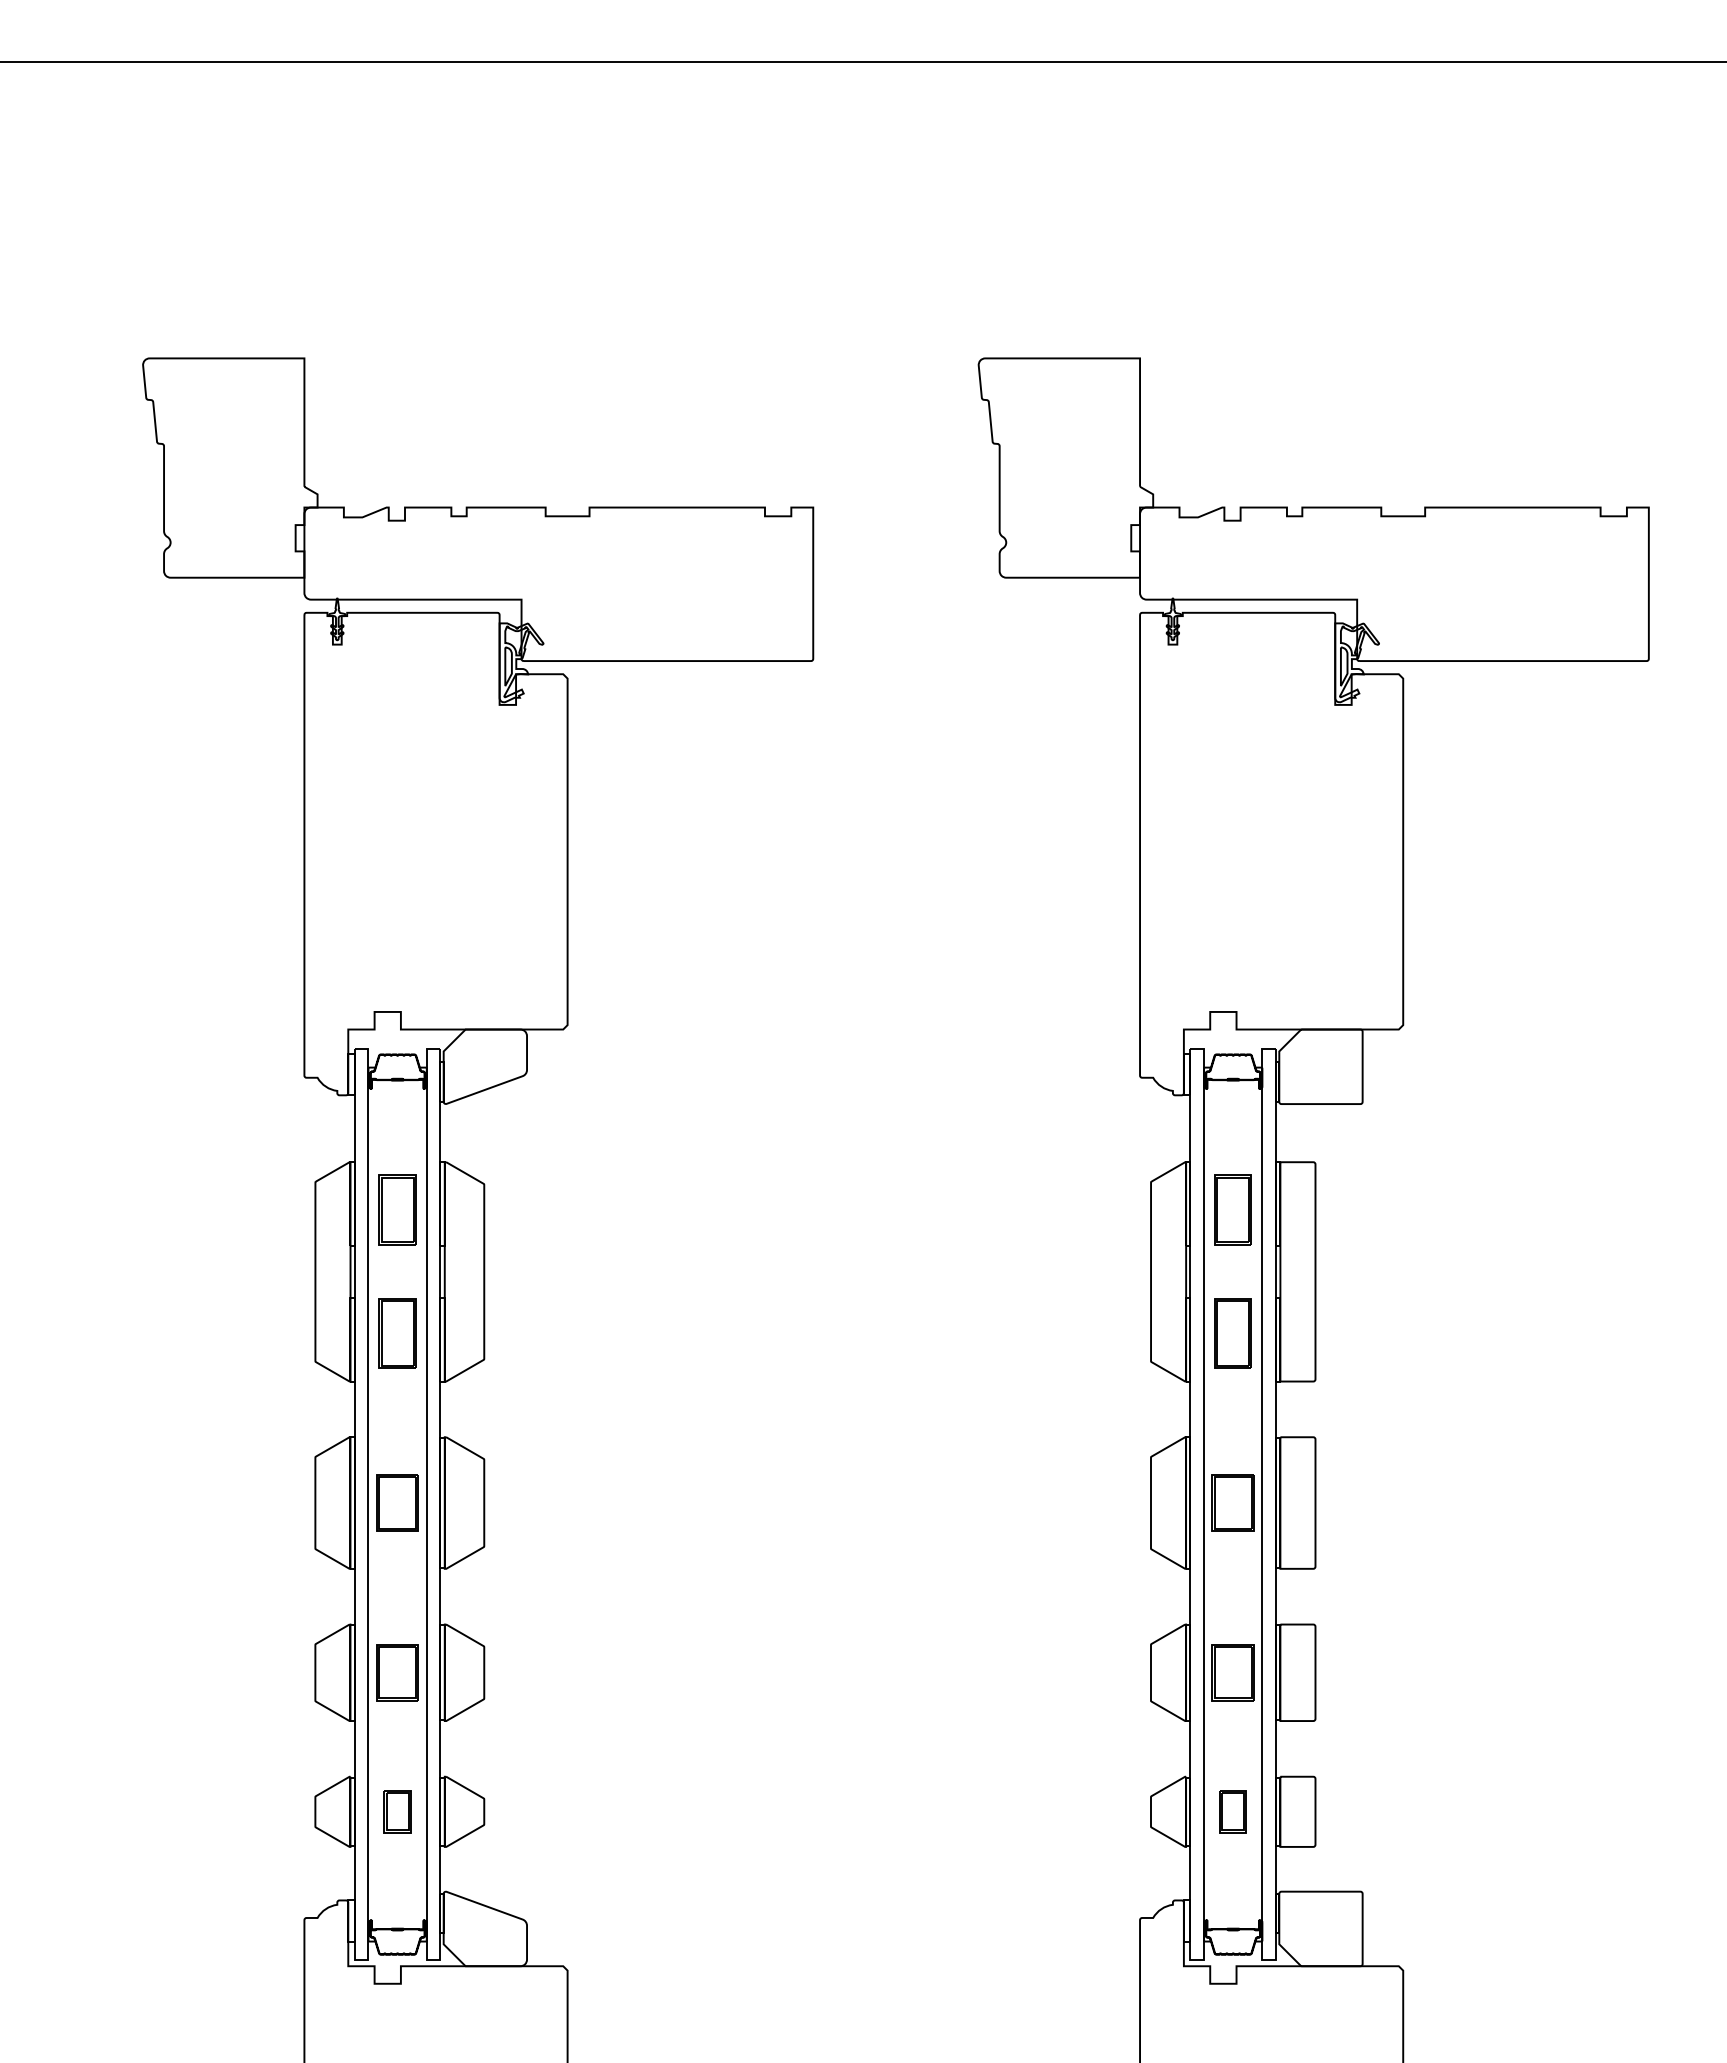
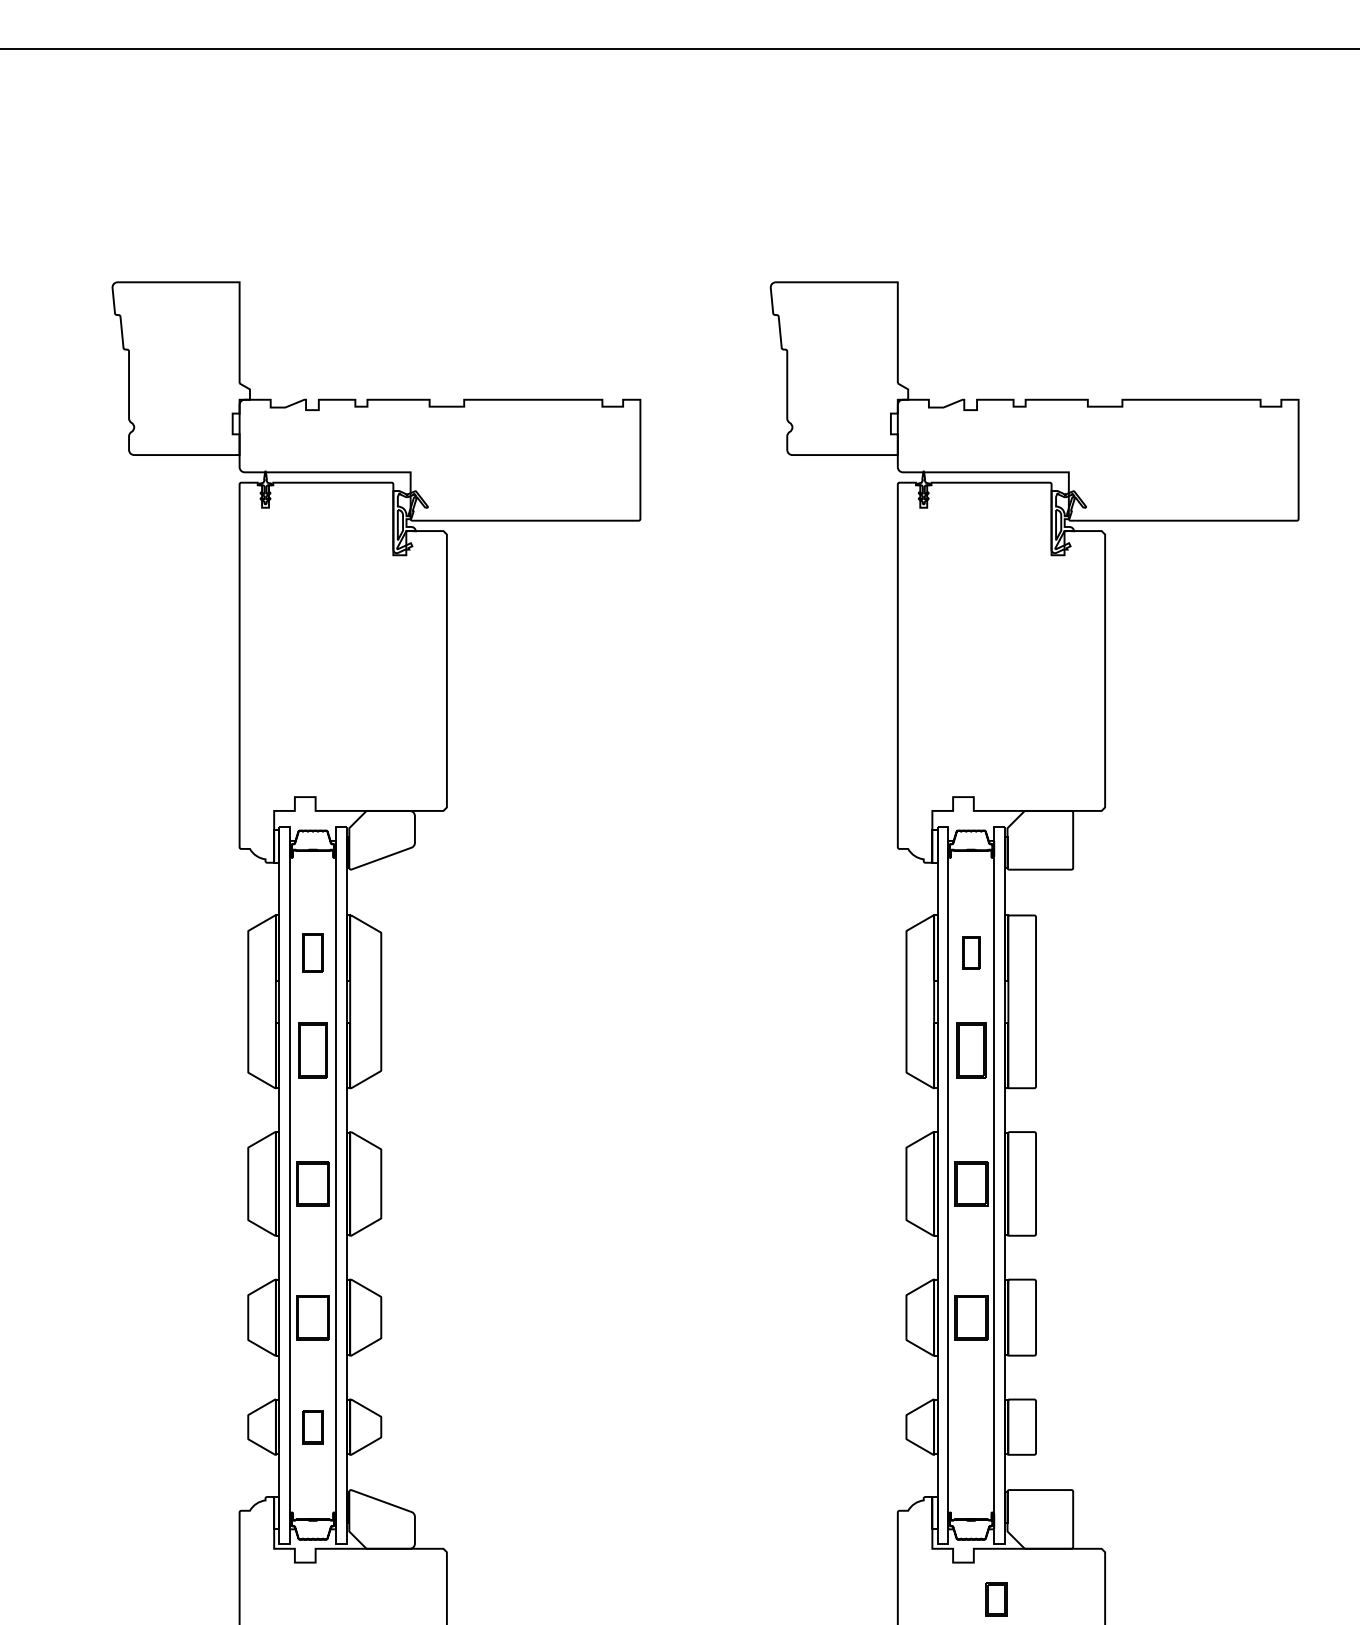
part: (397, 1209) -> (312, 952), size x0.7
part: (1232, 1209) -> (970, 952), size x0.6
part: (1232, 1811) -> (995, 1599), moved

